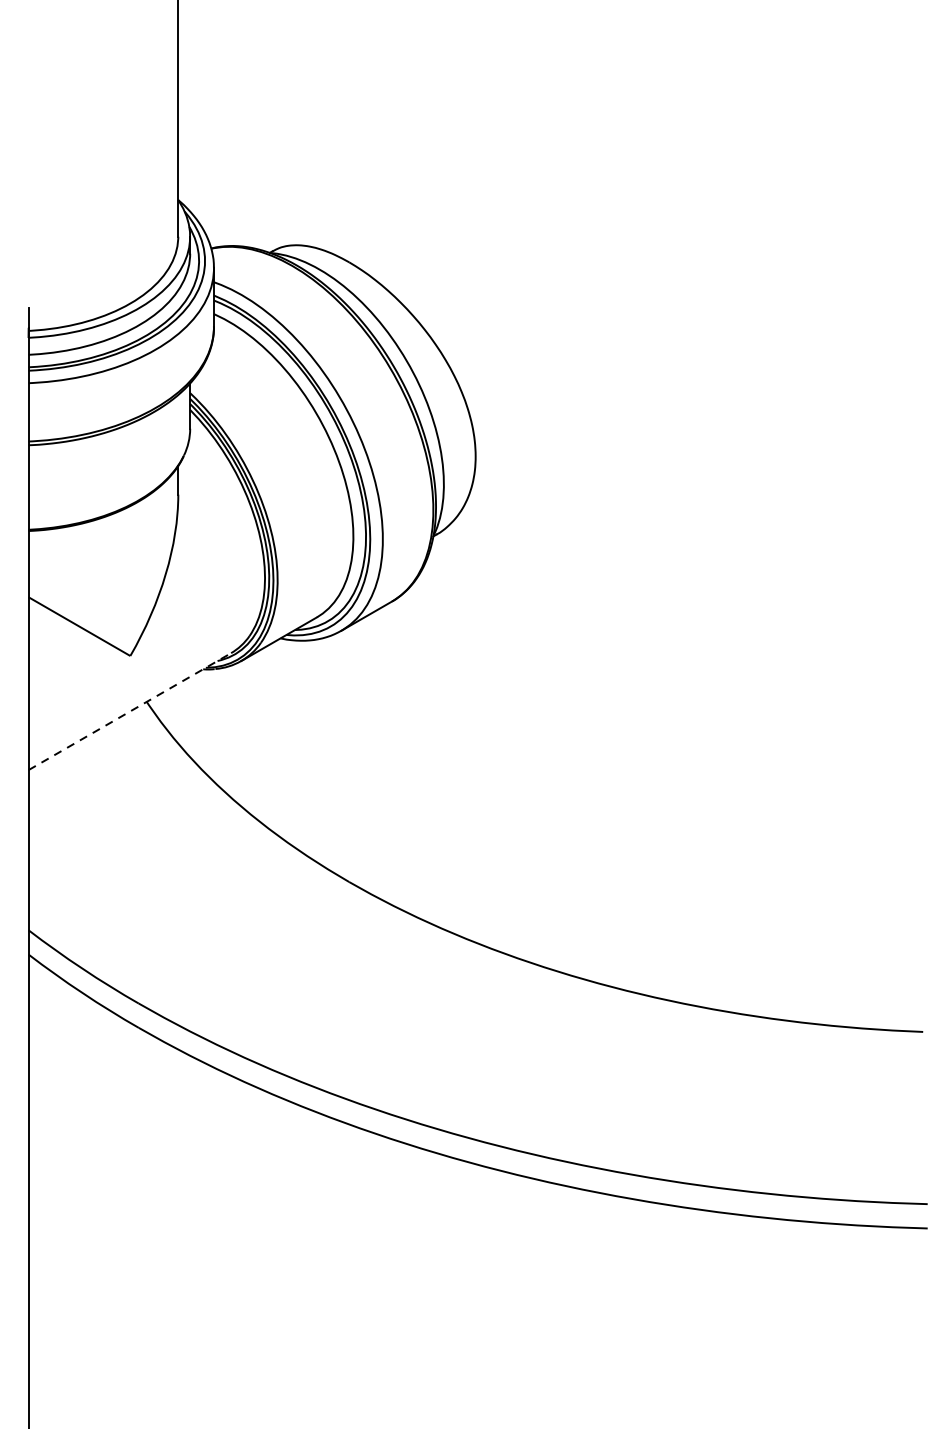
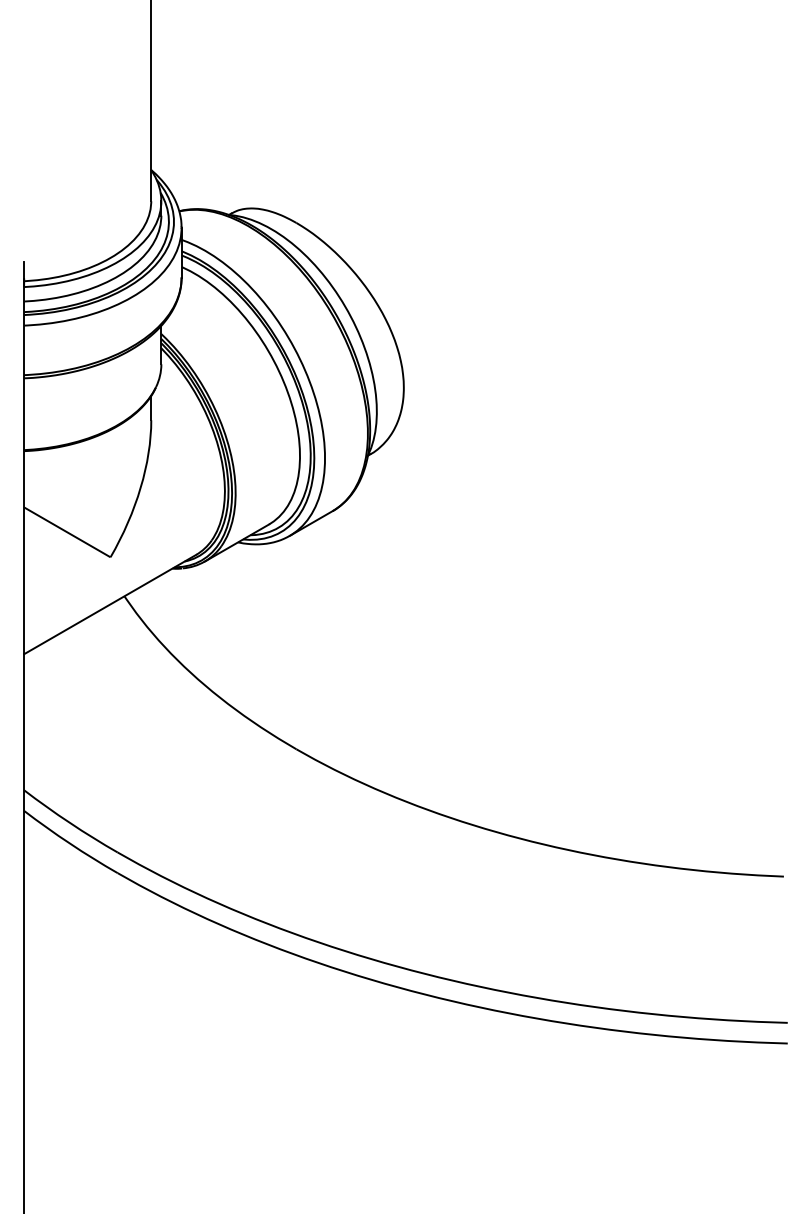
line: (130, 711) -> (110, 604), dashed -> solid

